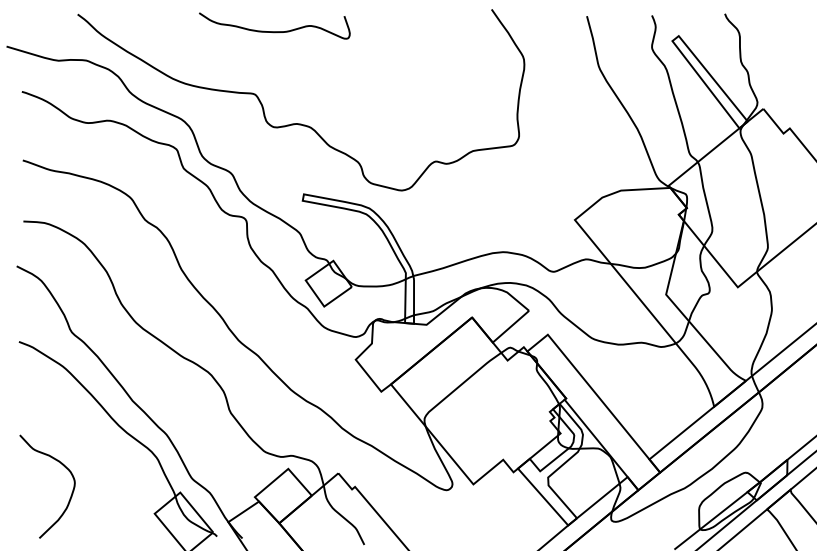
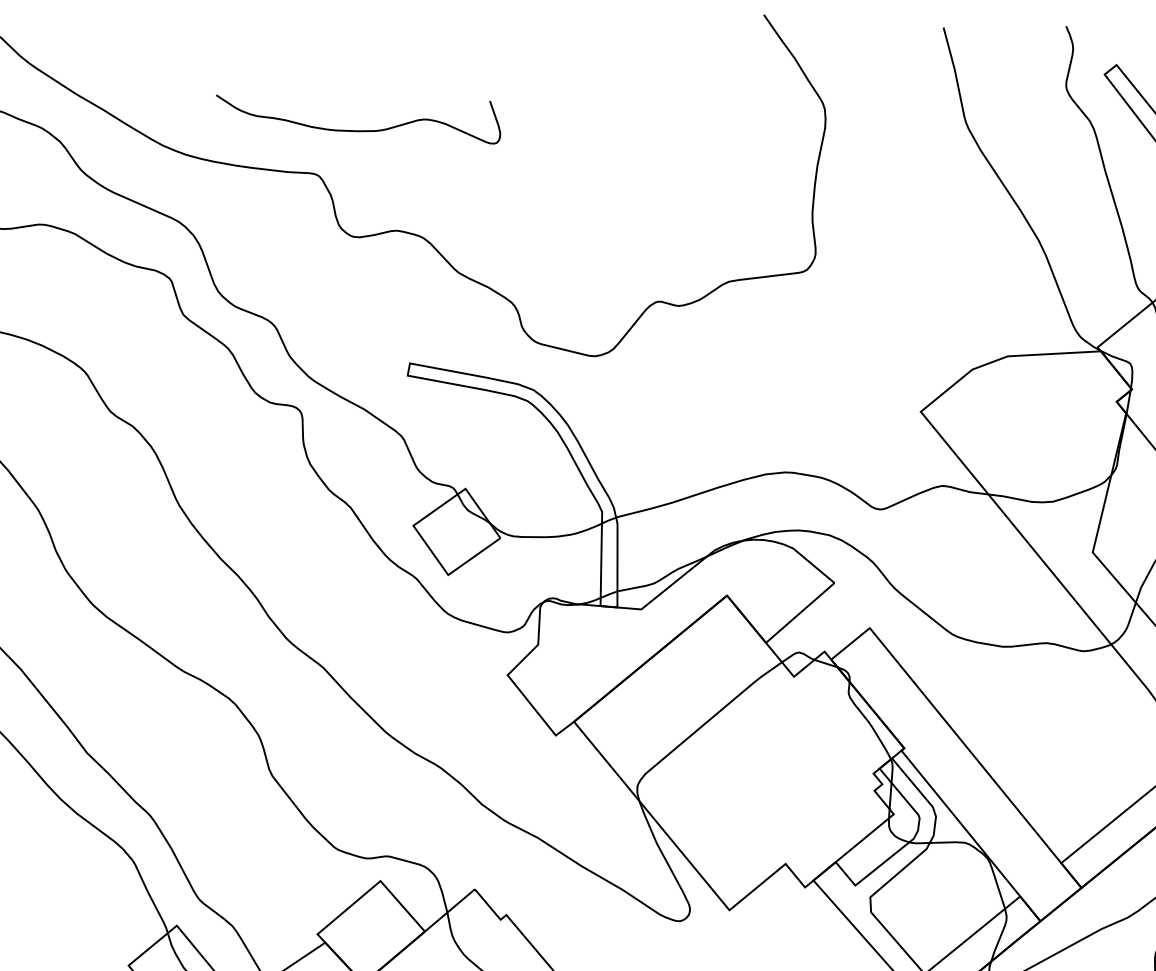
curve: (274, 31) -> (358, 129), moved

